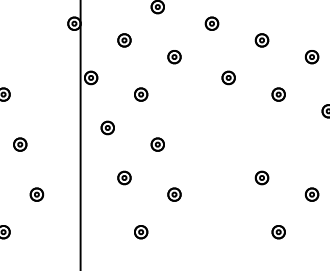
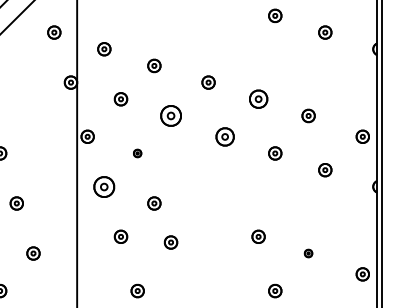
part: (261, 40) -> (258, 99), size x1.4
part: (173, 56) -> (170, 115), size x1.6
part: (228, 77) -> (225, 136), size x1.4
part: (140, 94) -> (137, 153), size x0.6
part: (107, 127) -> (104, 186), size x1.6
part: (173, 194) -> (170, 242), moved
part: (311, 194) -> (308, 253), size x0.6

